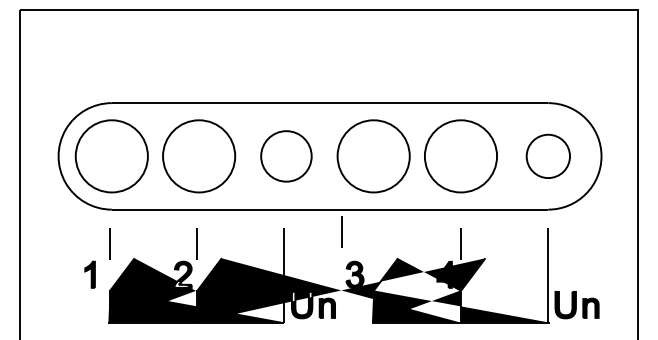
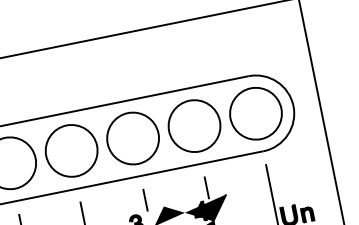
part: (286, 156) -> (71, 150), size x1.43
part: (548, 156) -> (256, 113), size x1.67
line: (341, 231) -> (145, 199), moved

